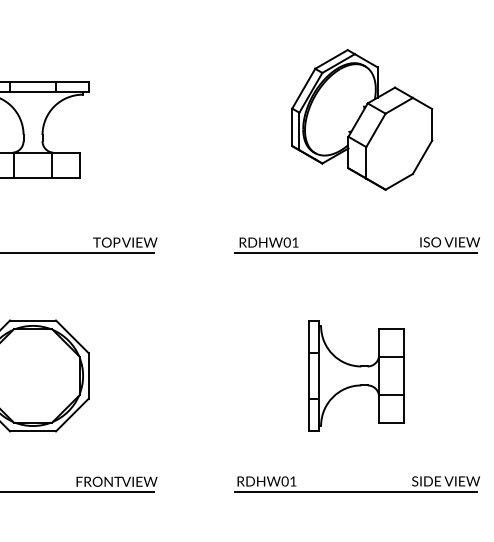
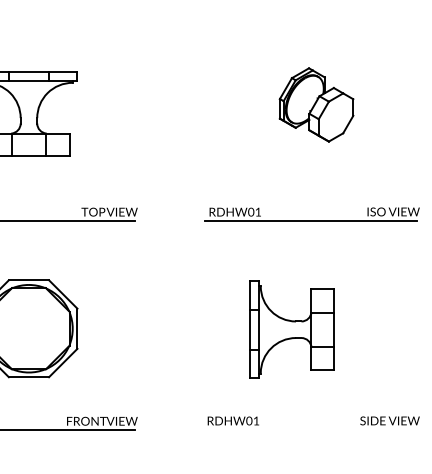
part: (361, 119) -> (316, 104), size x0.6
part: (356, 375) -> (291, 329), moved
line: (355, 492) -> (310, 430), removed

